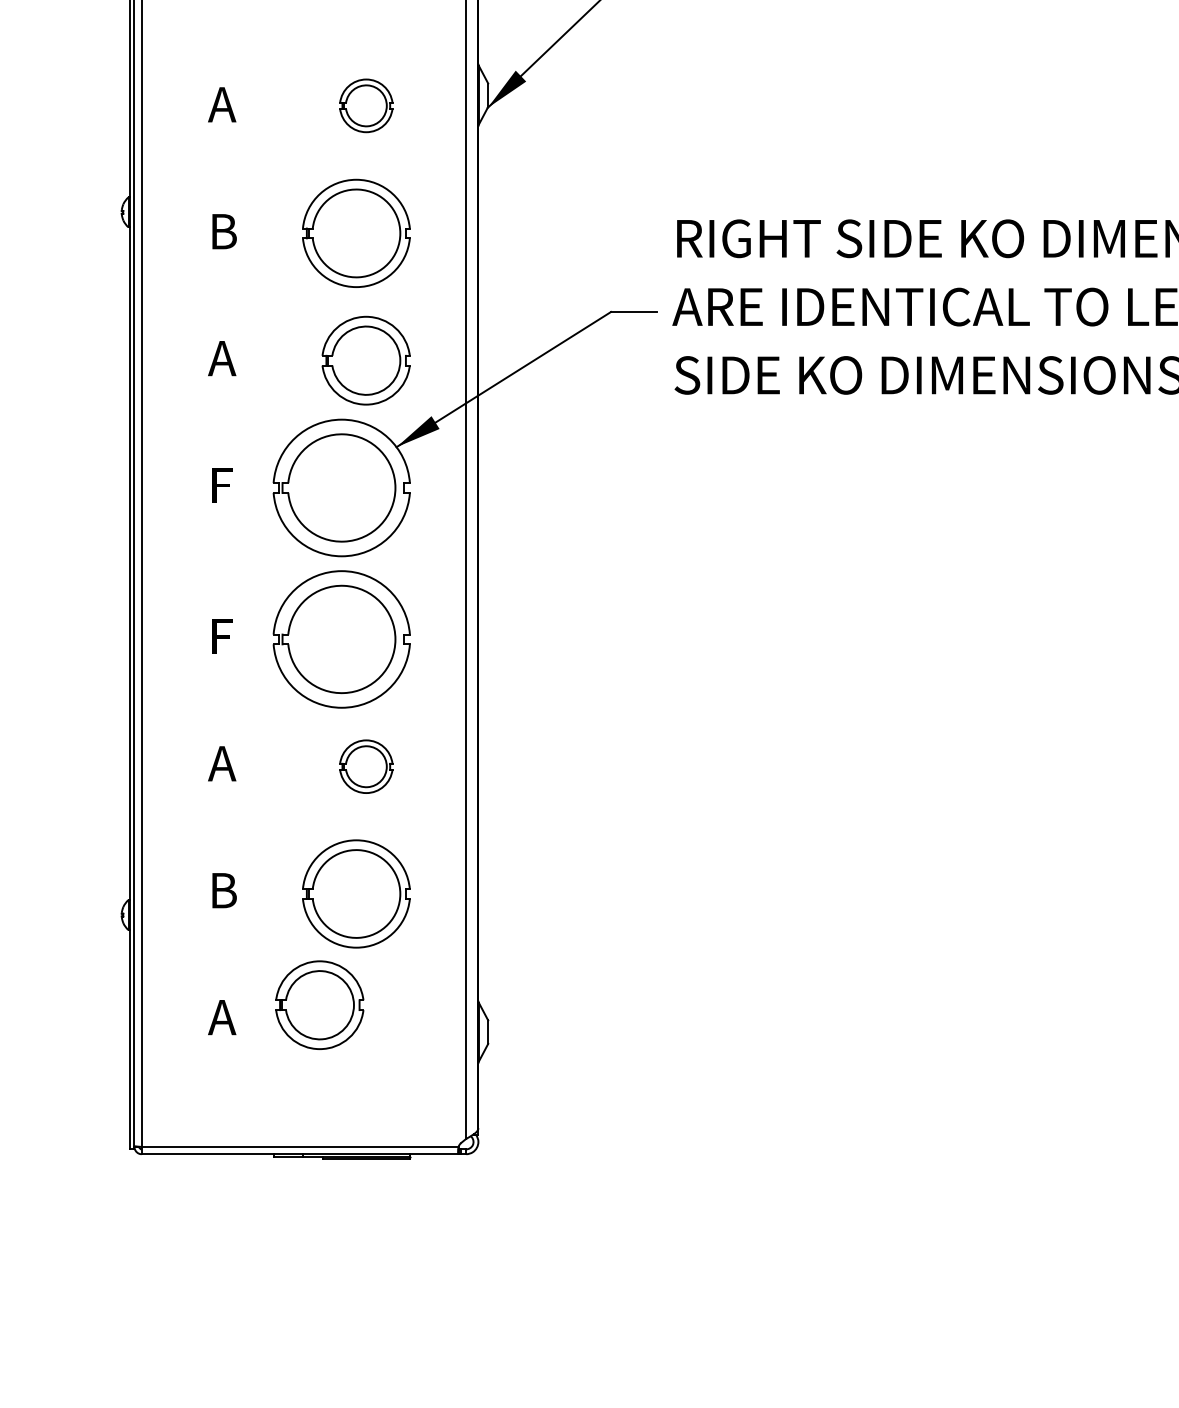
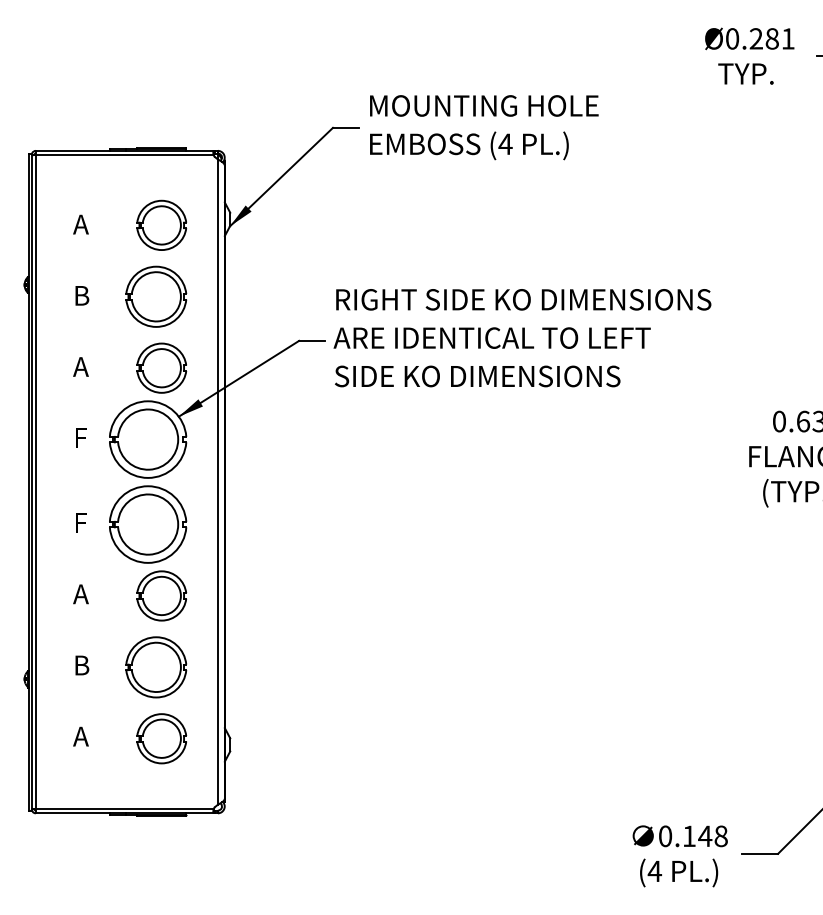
part: (365, 104) -> (161, 224), size x1.67
part: (365, 765) -> (161, 595), size x1.67
part: (319, 1004) -> (161, 738), moved

